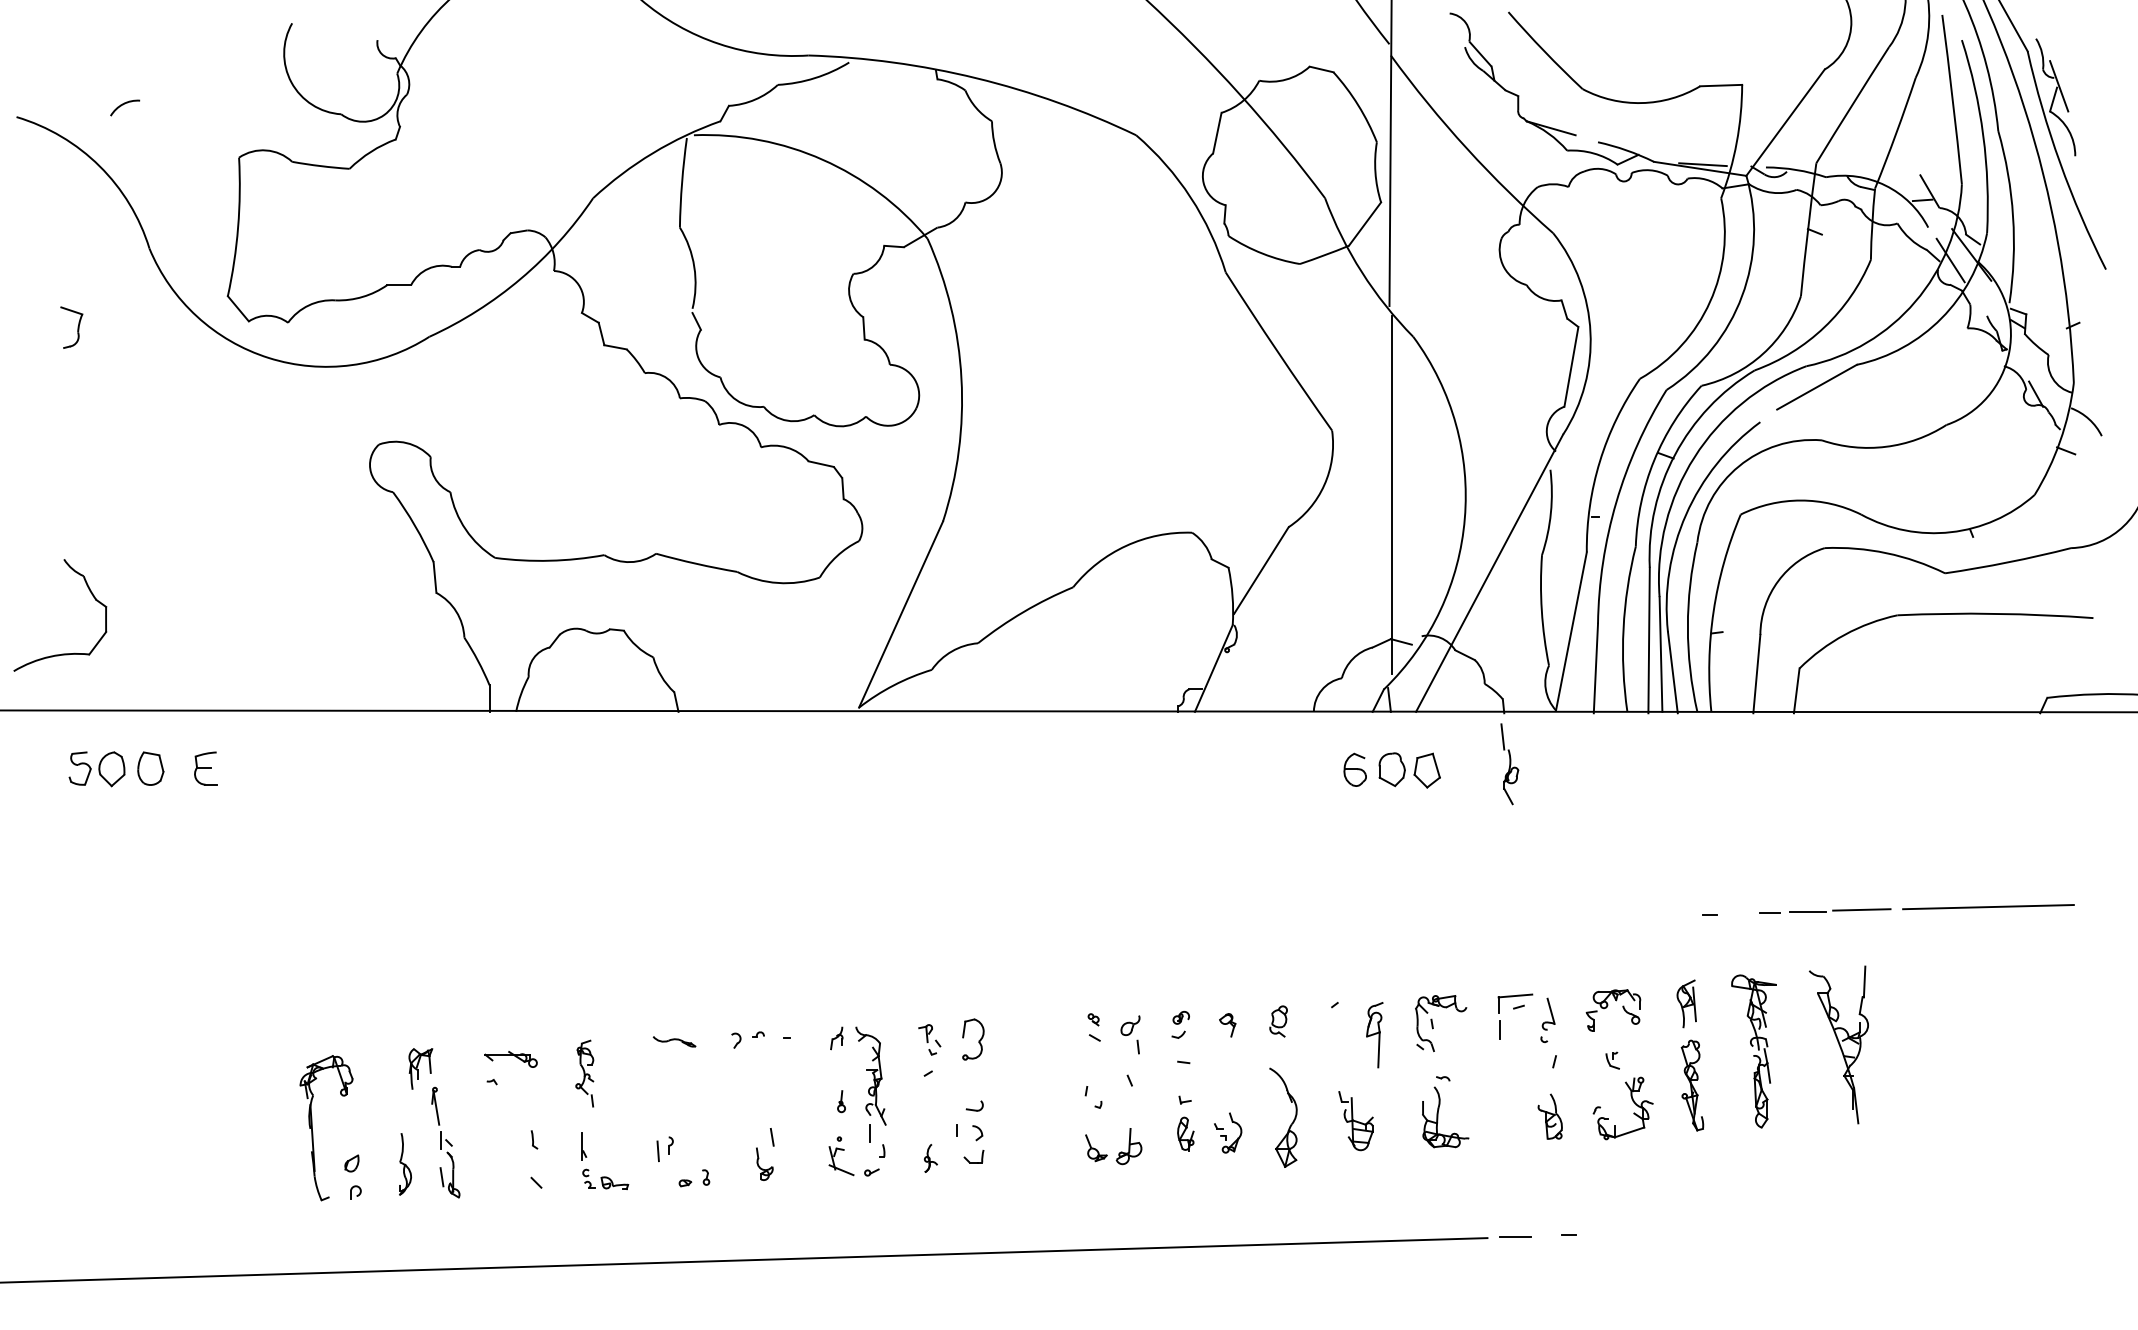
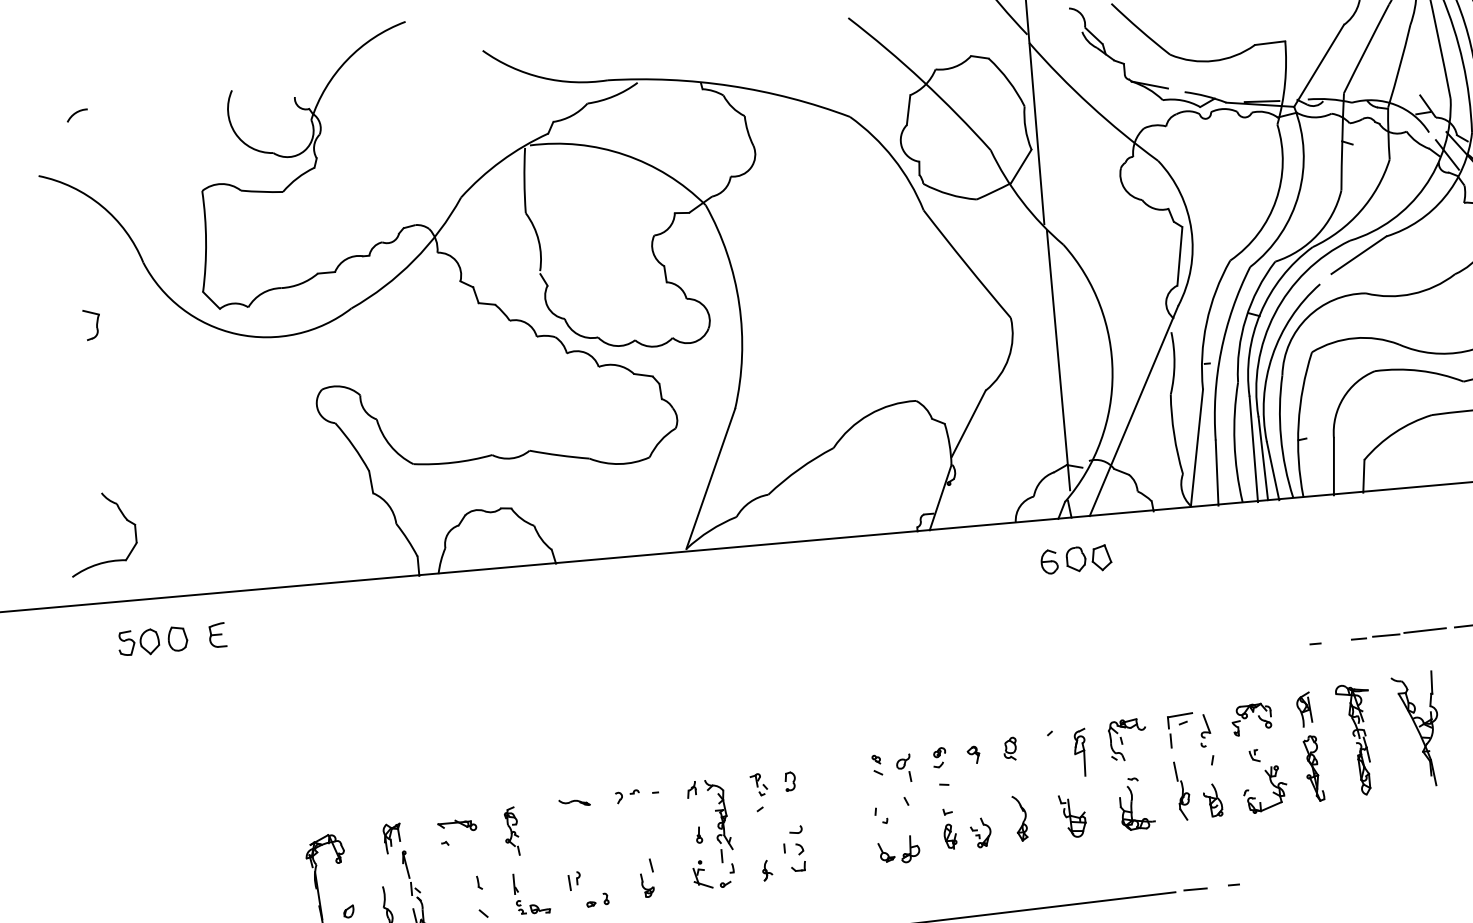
arc: (123, 105) -> (76, 113), moved
part: (1509, 764) -> (1182, 791), moved
part: (972, 1038) -> (789, 781), size x0.62
part: (1283, 1117) -> (1020, 818), size x0.62

